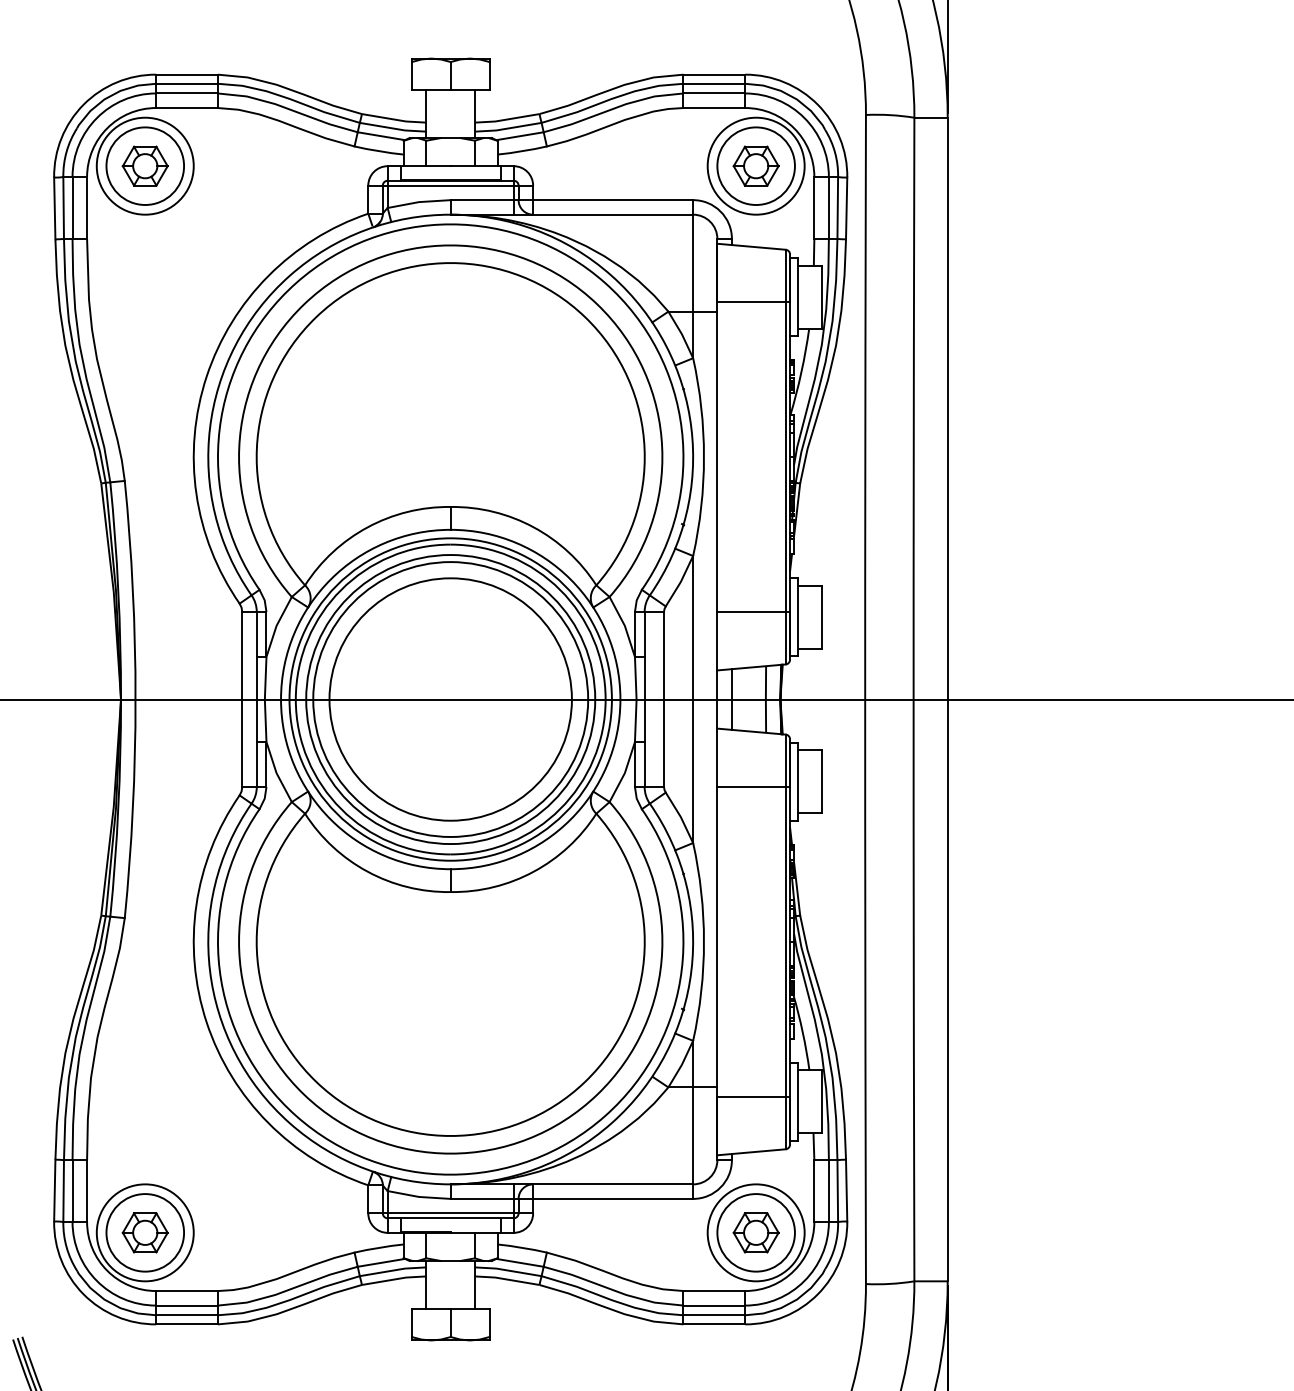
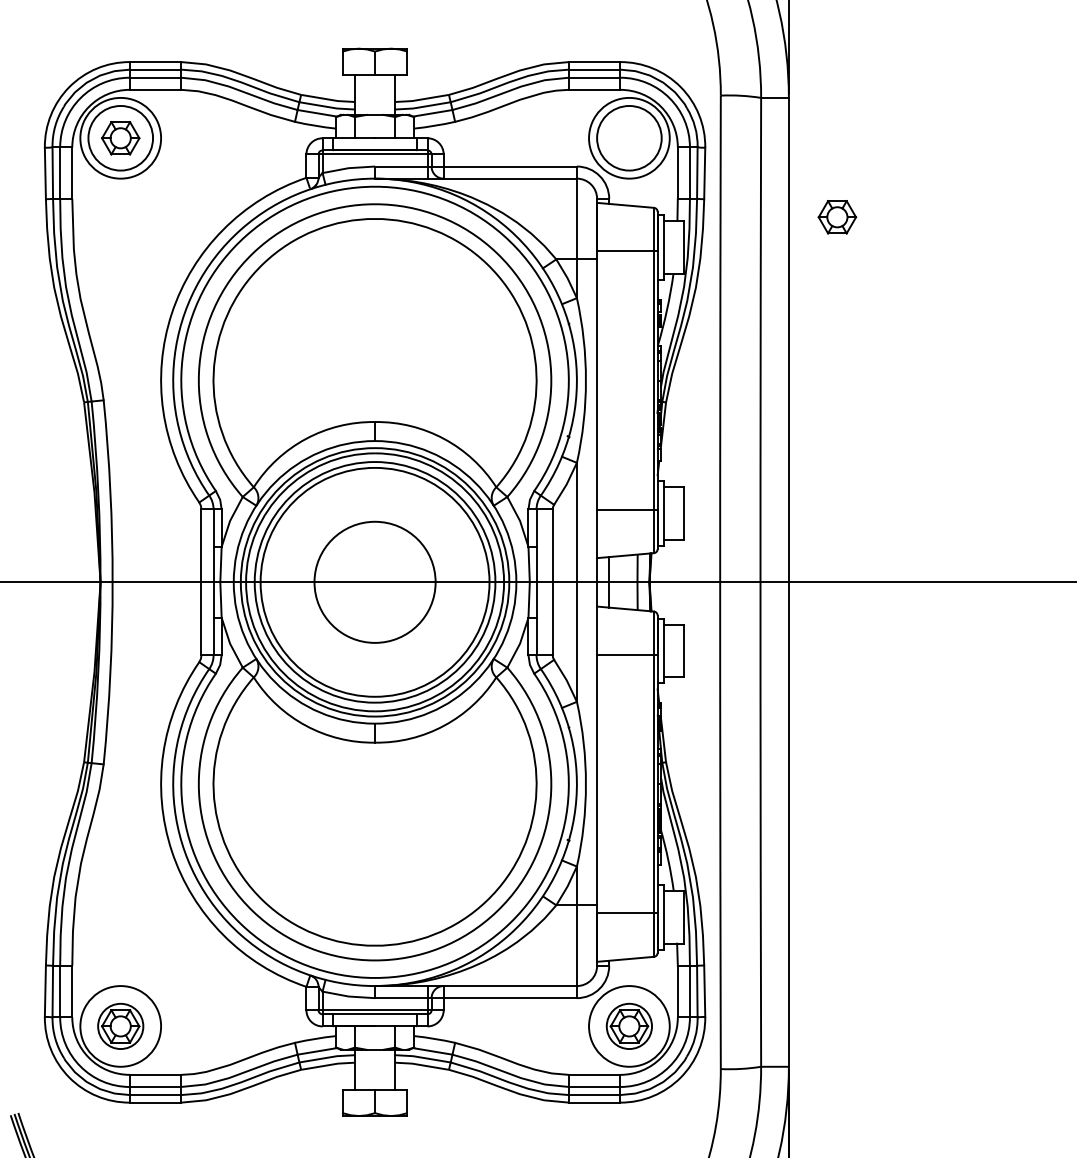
part: (756, 166) -> (837, 217), moved
circle: (450, 699) -> (374, 582), size x0.6
circle: (144, 1232) -> (120, 1026), size x0.7
circle: (756, 1232) -> (629, 1026), size x0.7

